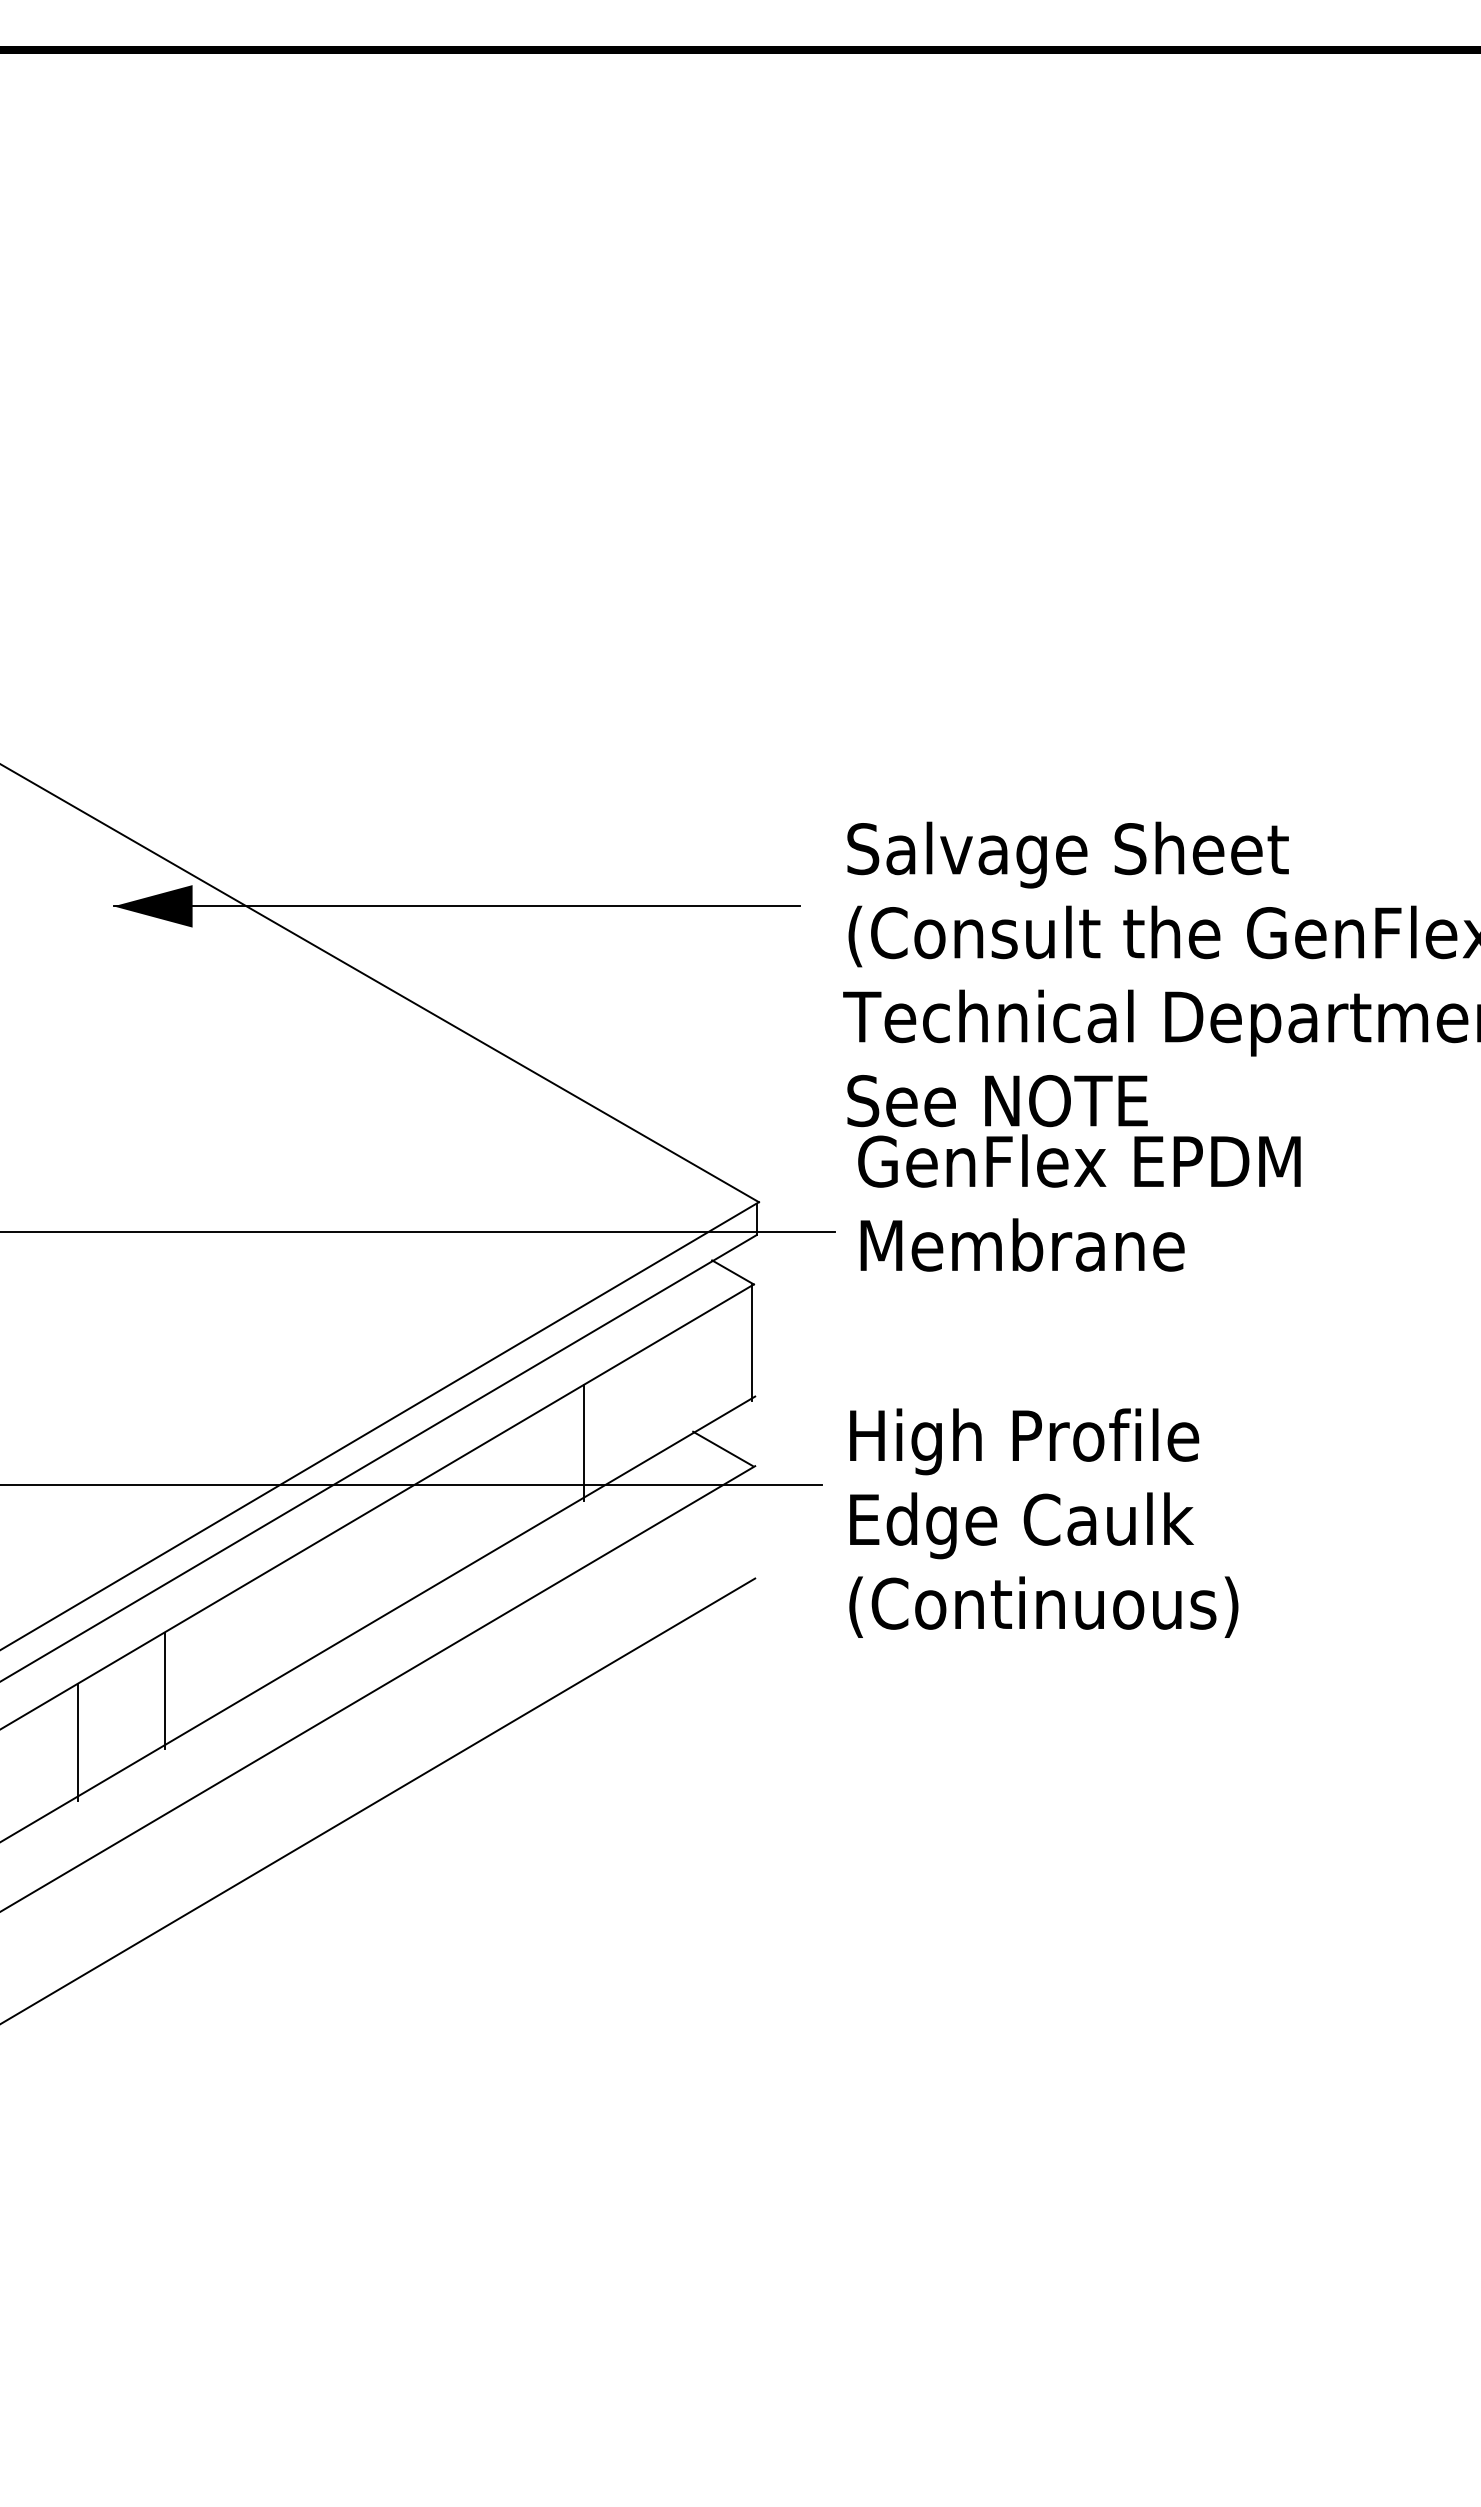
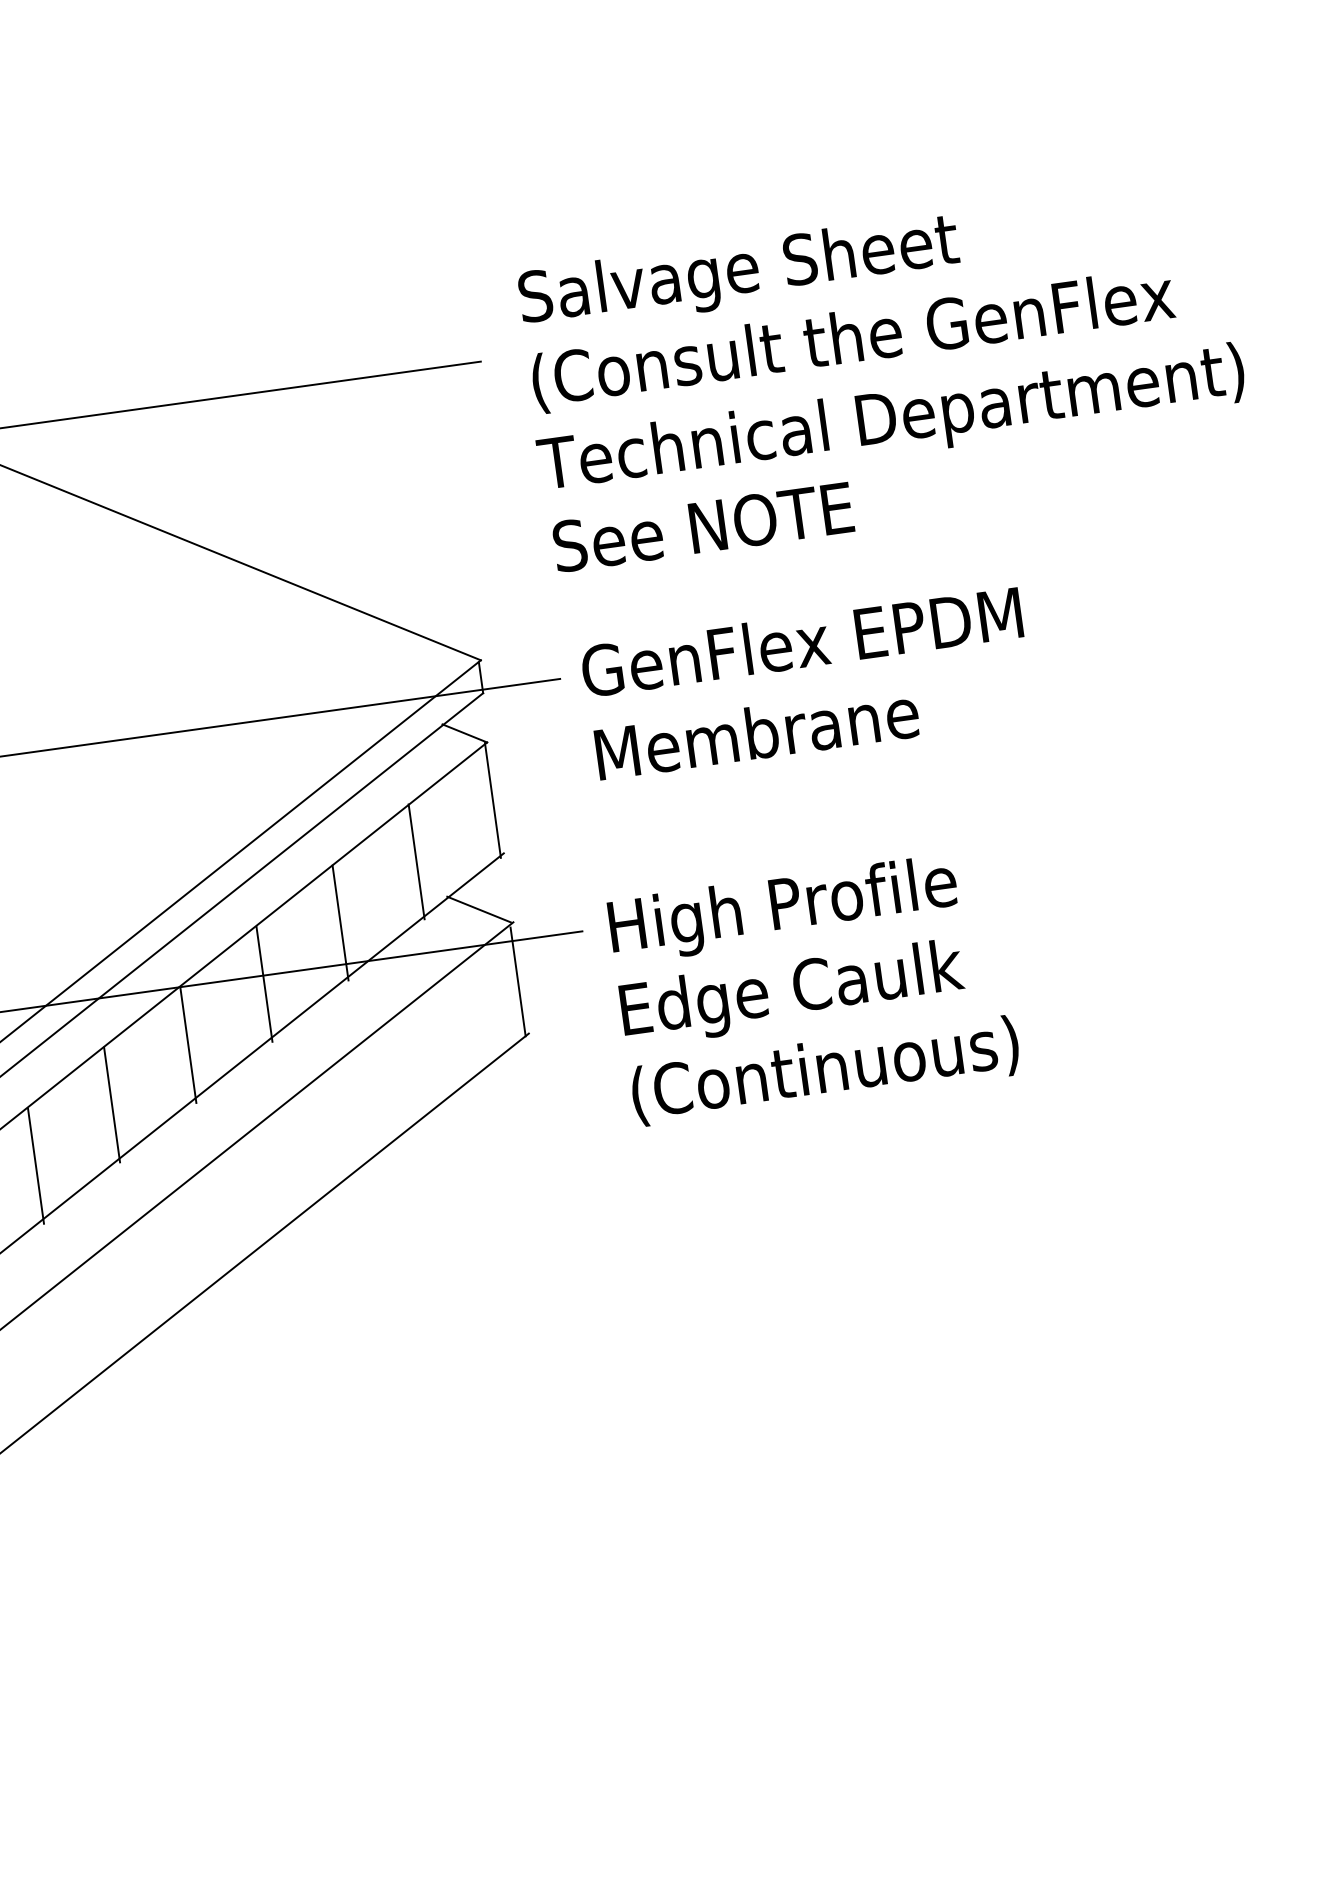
text: (1079, 1202) -> (807, 682), moved
line: (667, 1392) -> (416, 861), added
line: (500, 1493) -> (264, 984), added
text: (1043, 1522) -> (813, 986), moved
line: (751, 1525) -> (517, 981), added
line: (416, 1543) -> (188, 1045), added
line: (332, 1591) -> (111, 1104), added
line: (248, 1642) -> (35, 1166), added

